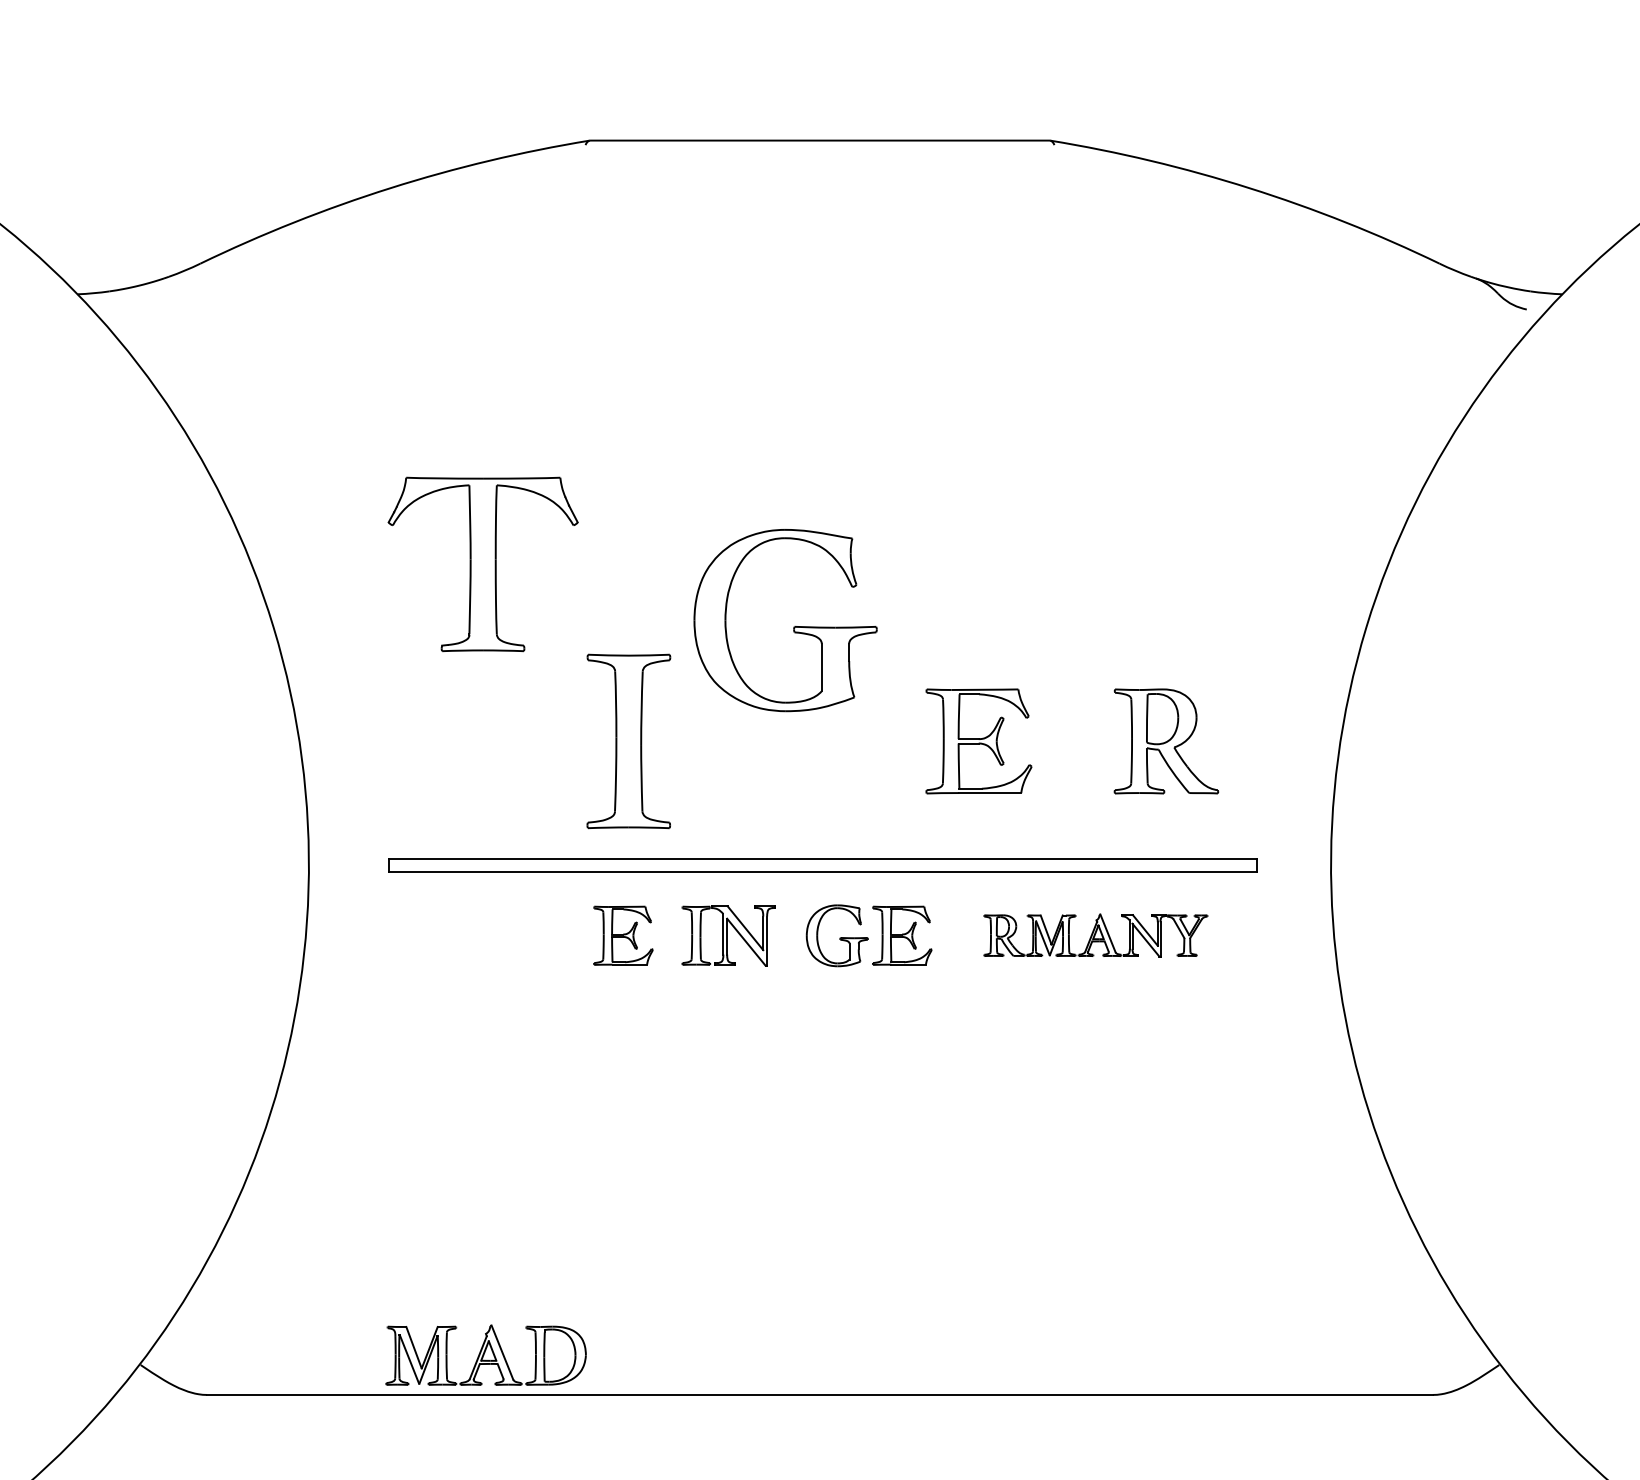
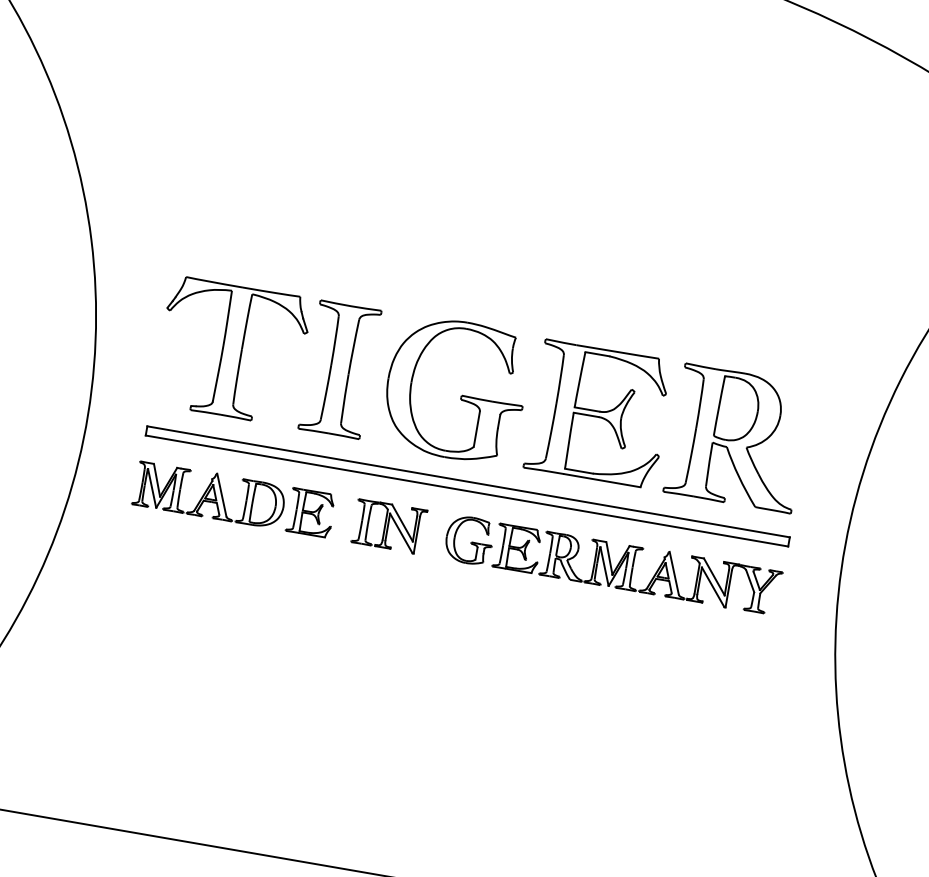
part: (482, 564) -> (231, 351), moved
part: (793, 626) -> (461, 395), moved
part: (978, 741) -> (598, 414), size x1.67
part: (1166, 741) -> (738, 438), size x1.67
part: (1095, 935) -> (660, 573), size x1.43
part: (485, 1354) -> (209, 494), moved

